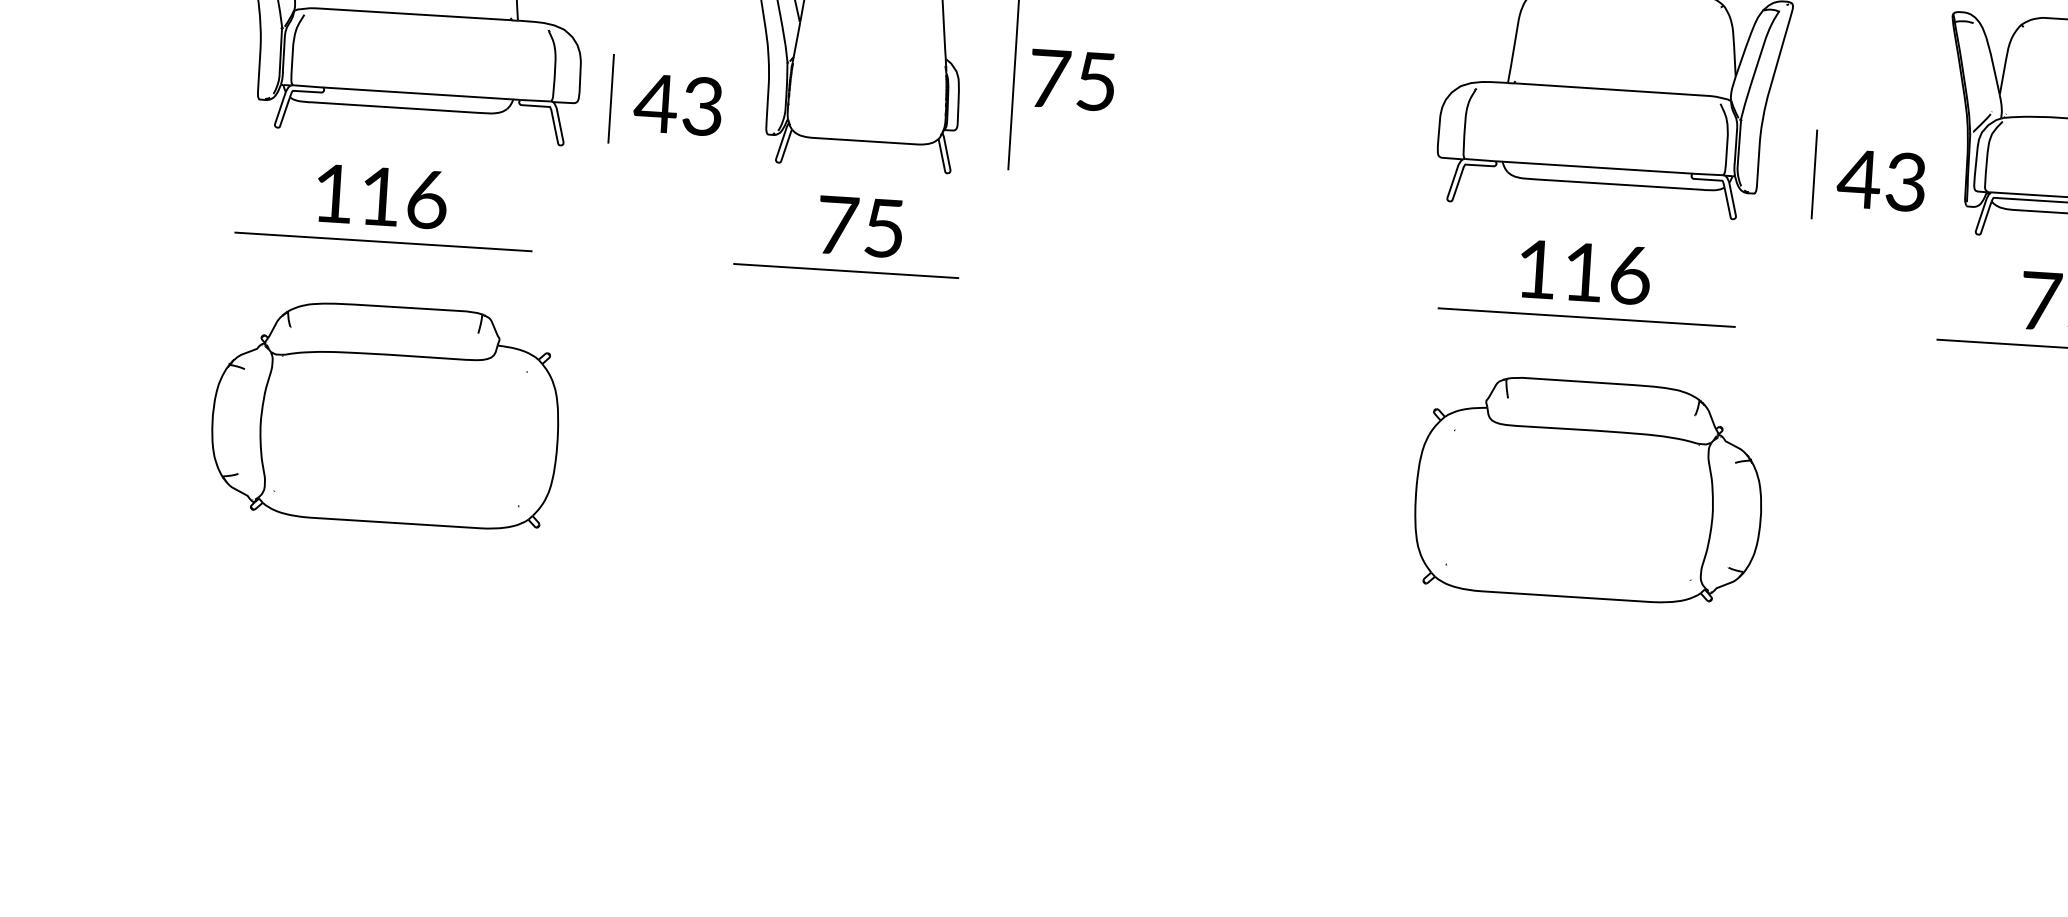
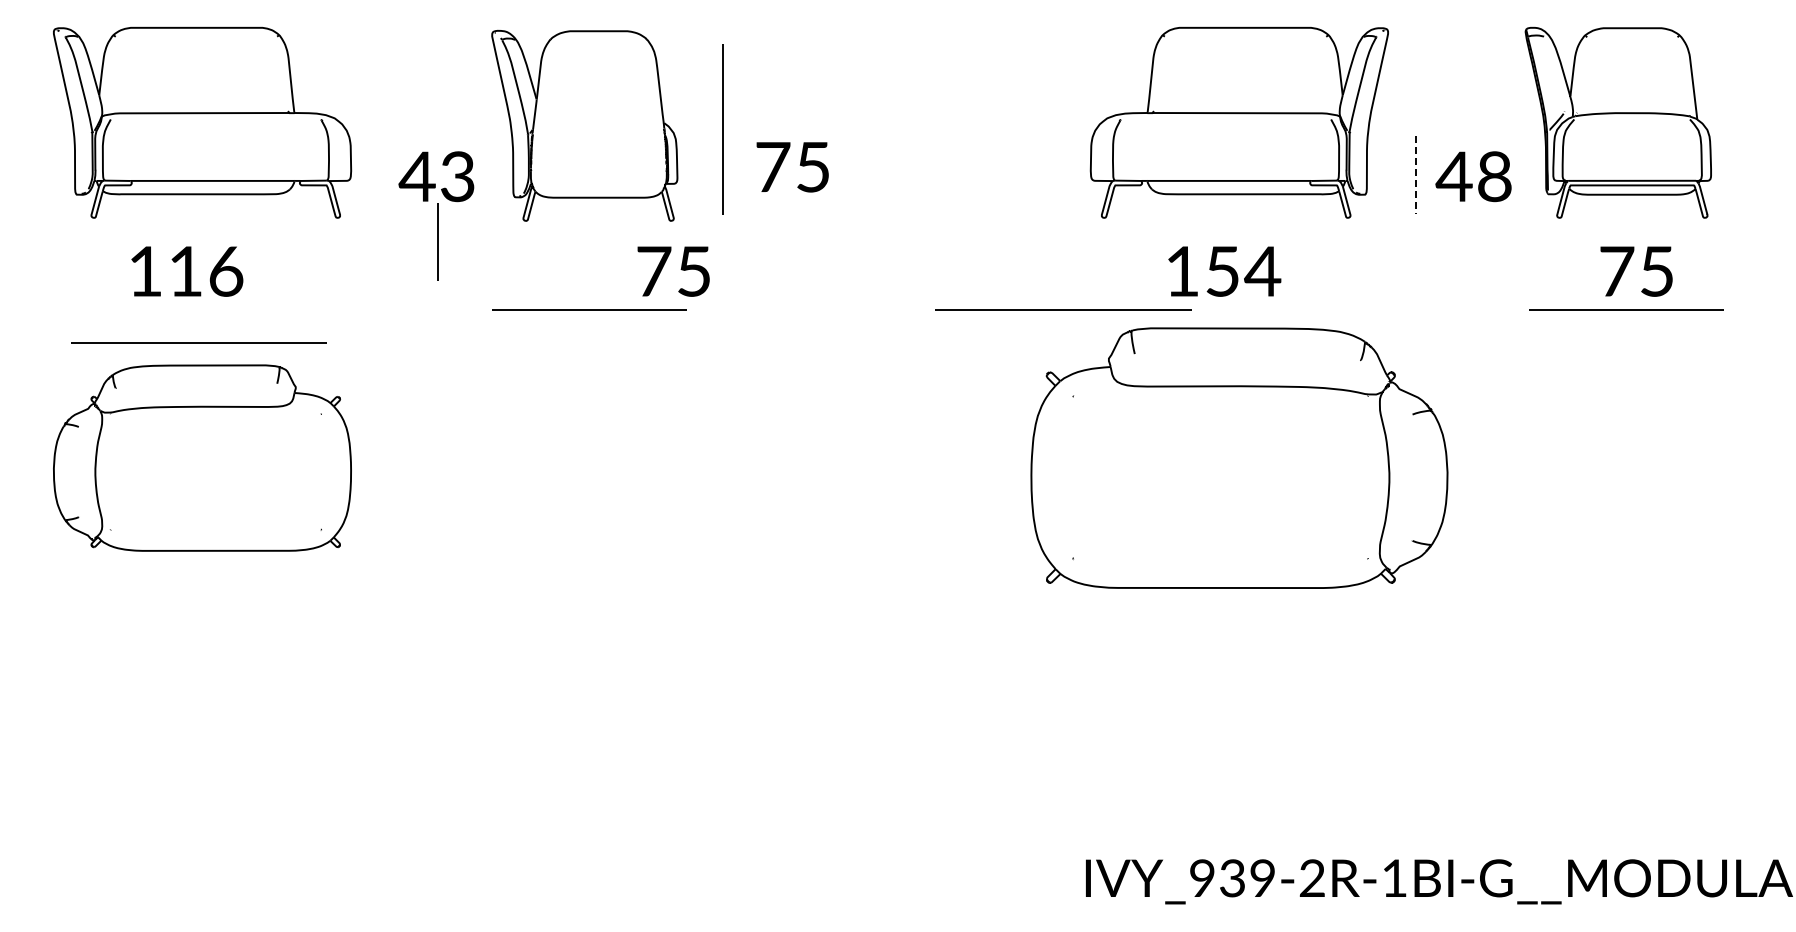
text: (1072, 80) -> (792, 167), moved
line: (611, 98) -> (437, 241), moved
line: (1814, 174) -> (1415, 175), solid -> dashed
text: (1905, 181) -> (1494, 176), 43 -> 48
text: (860, 226) -> (673, 271), moved
line: (383, 241) -> (198, 342), moved
text: (1607, 273) -> (1243, 271), 116 -> 154
line: (1586, 316) -> (1063, 309), moved
part: (1589, 489) -> (1239, 457), size x1.4

